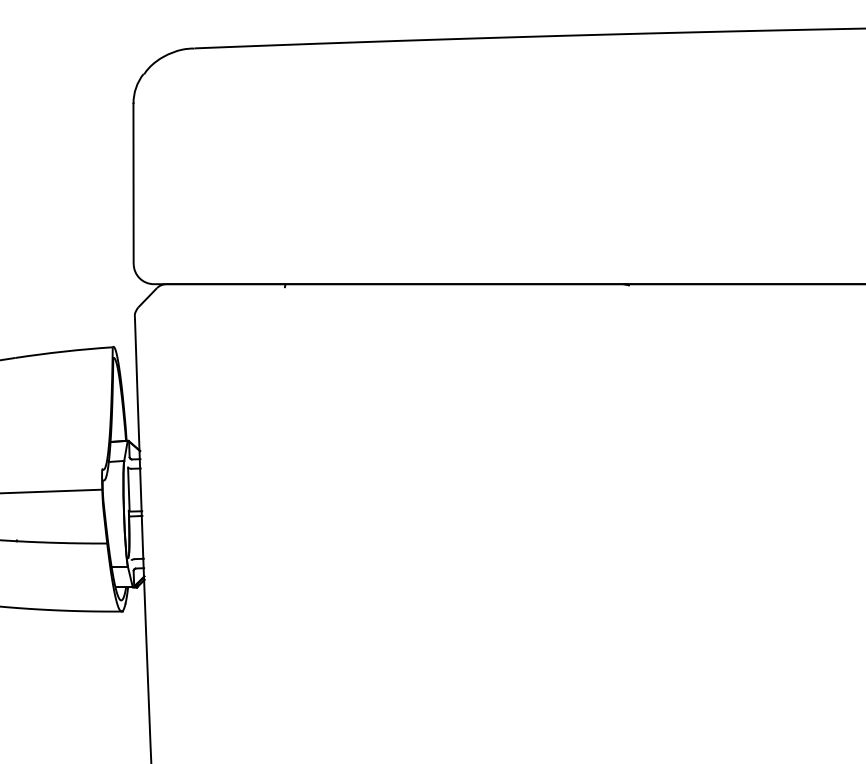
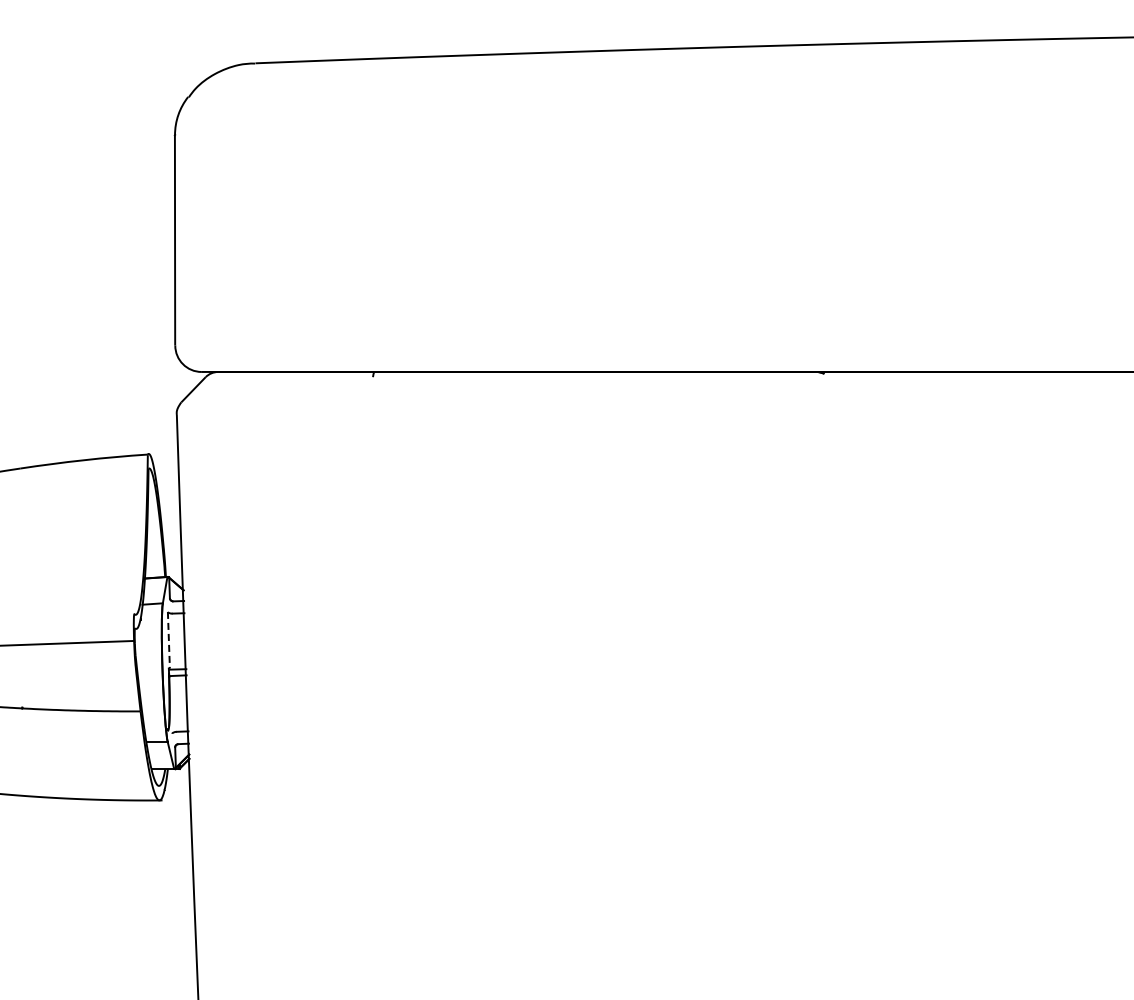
line: (128, 489) -> (168, 640), solid -> dashed

